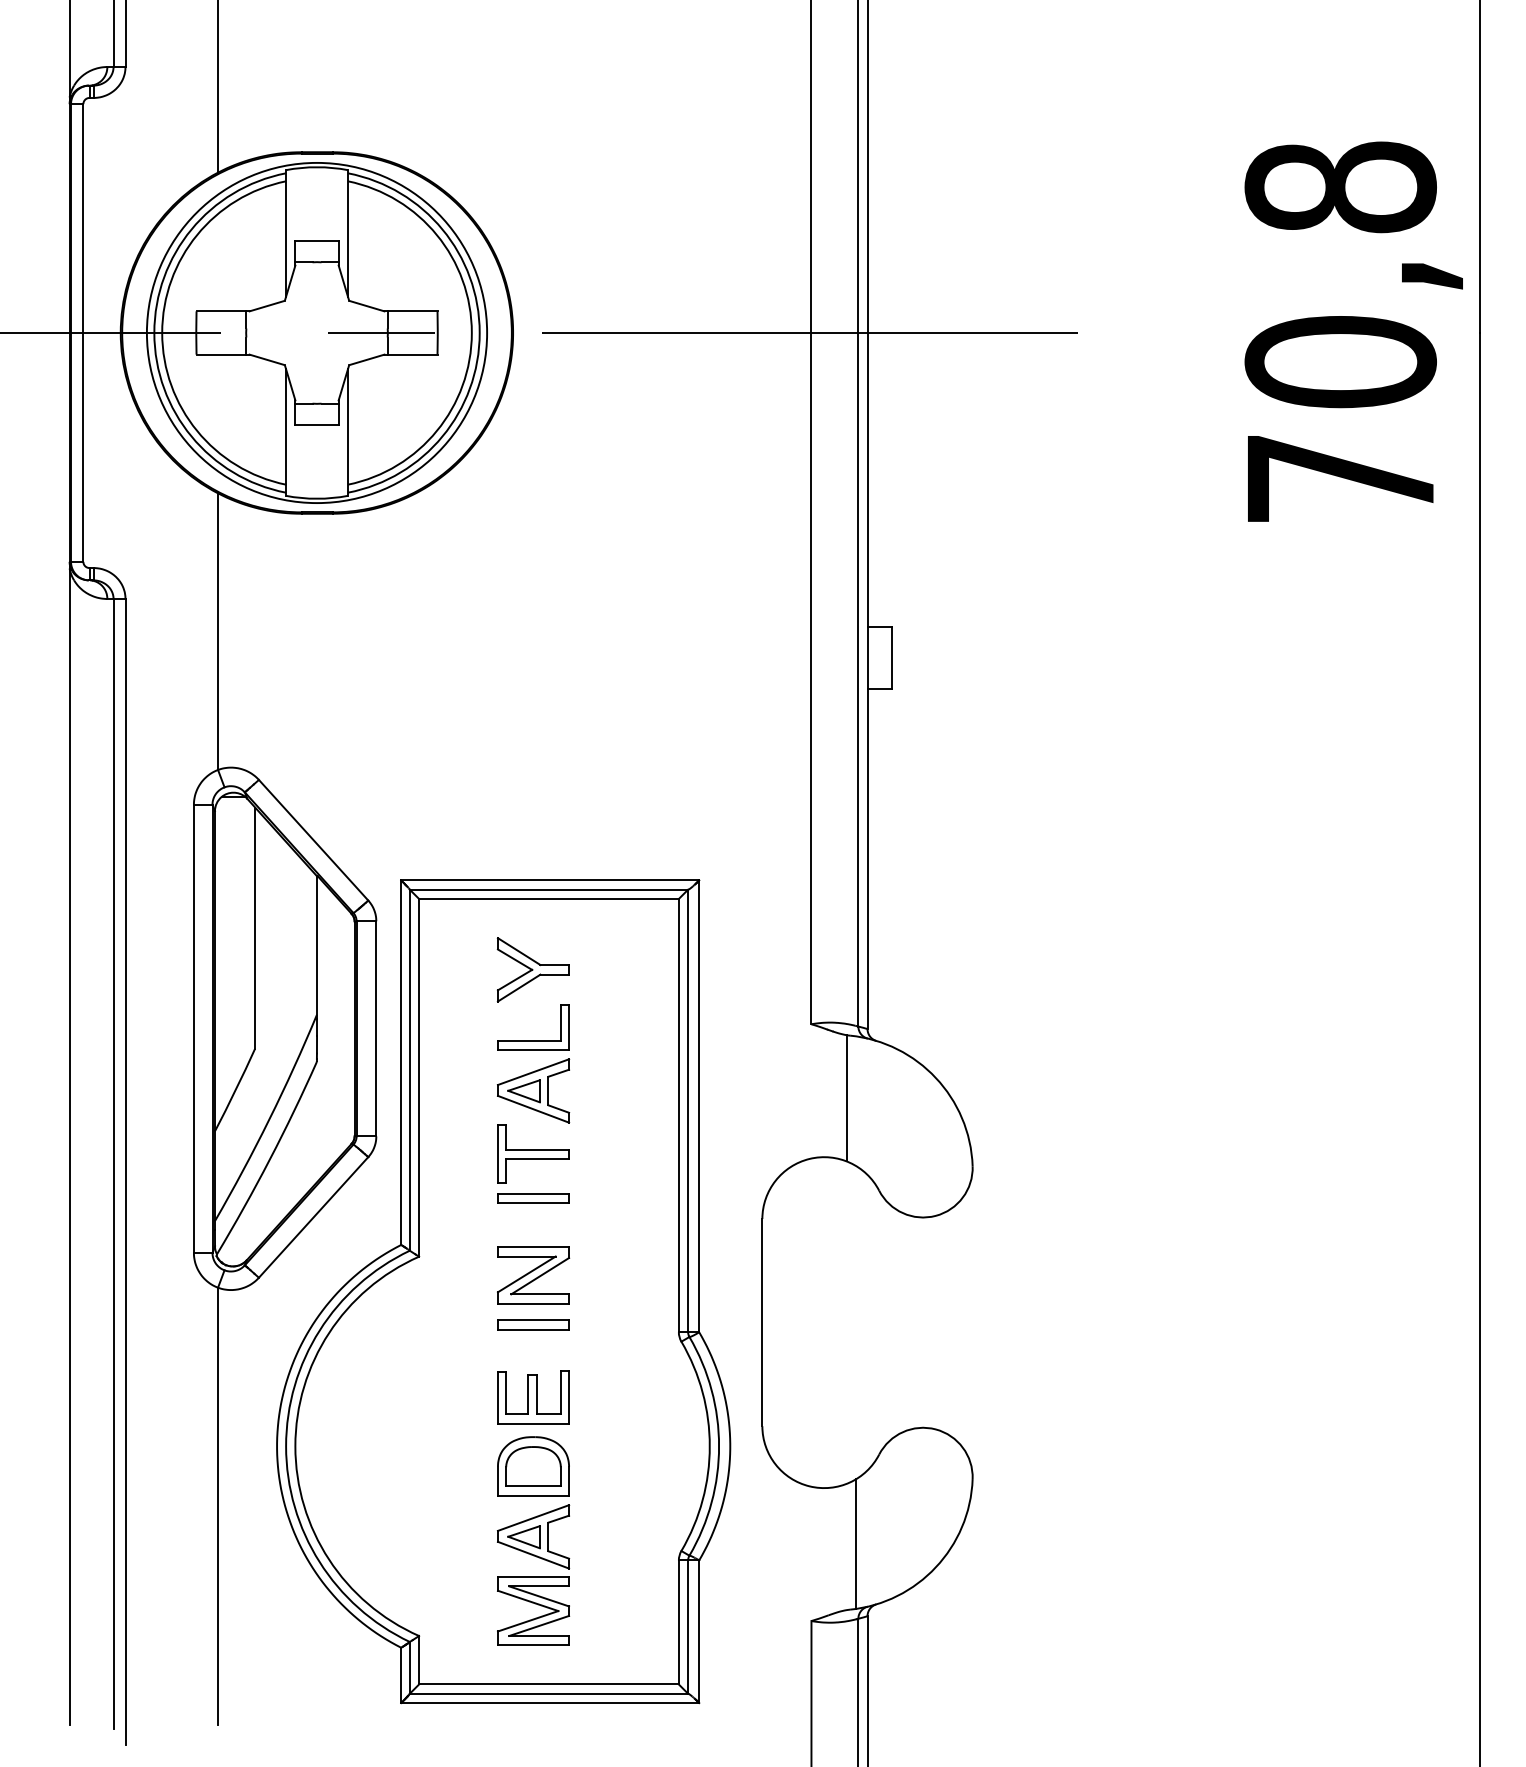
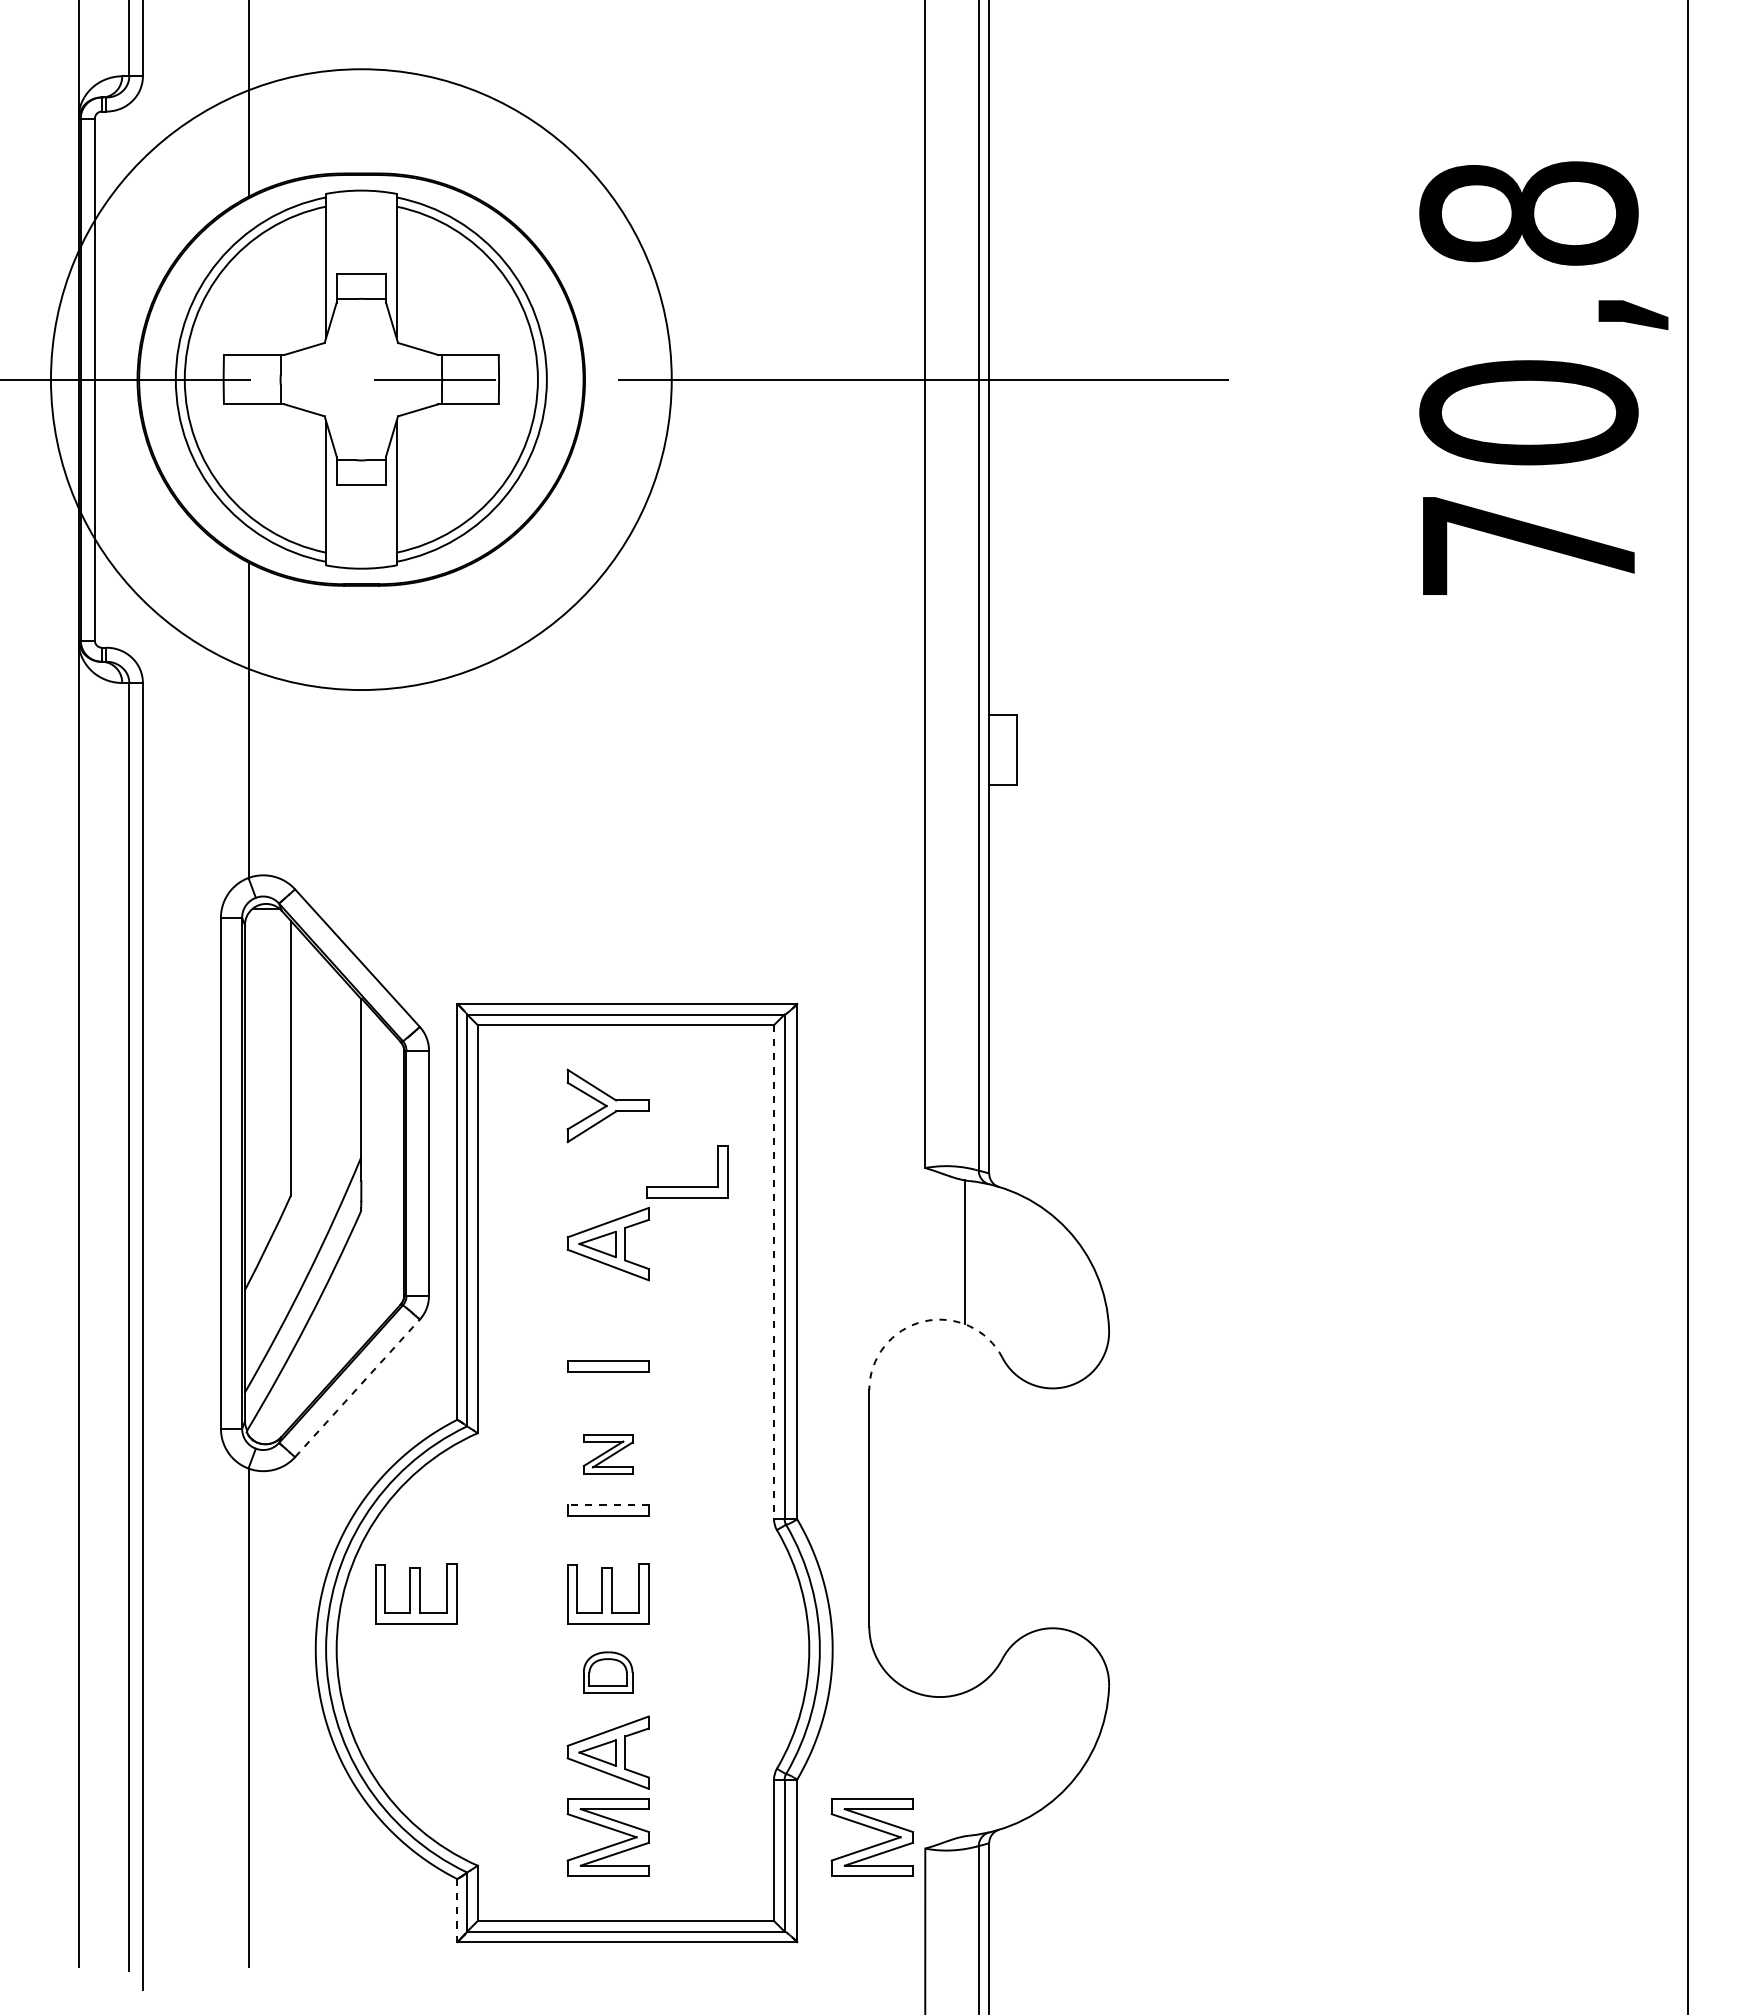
circle: (317, 332) -> (361, 379), size x1.6
part: (533, 1040) -> (687, 1186), moved
line: (679, 1115) -> (774, 1272), solid -> dashed
part: (533, 1153) -> (608, 1315), removed
arc: (809, 1158) -> (923, 1321), solid -> dashed
line: (313, 1217) -> (357, 1388), solid -> dashed
part: (532, 1275) -> (607, 1454), size x0.6
line: (533, 1320) -> (608, 1505), solid -> dashed
part: (365, 1397) -> (416, 1593), added
part: (532, 1466) -> (607, 1672), size x0.6
line: (856, 1543) -> (976, 1760), removed
part: (767, 1617) -> (875, 1844), added
line: (401, 1675) -> (457, 1910), solid -> dashed

